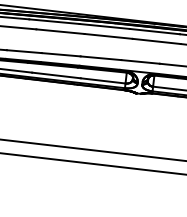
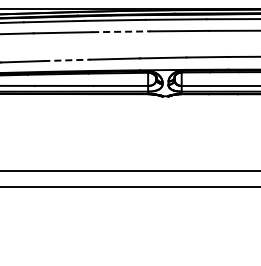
line: (108, 36) -> (121, 31), solid -> dashed
line: (60, 54) -> (66, 60), solid -> dashed

